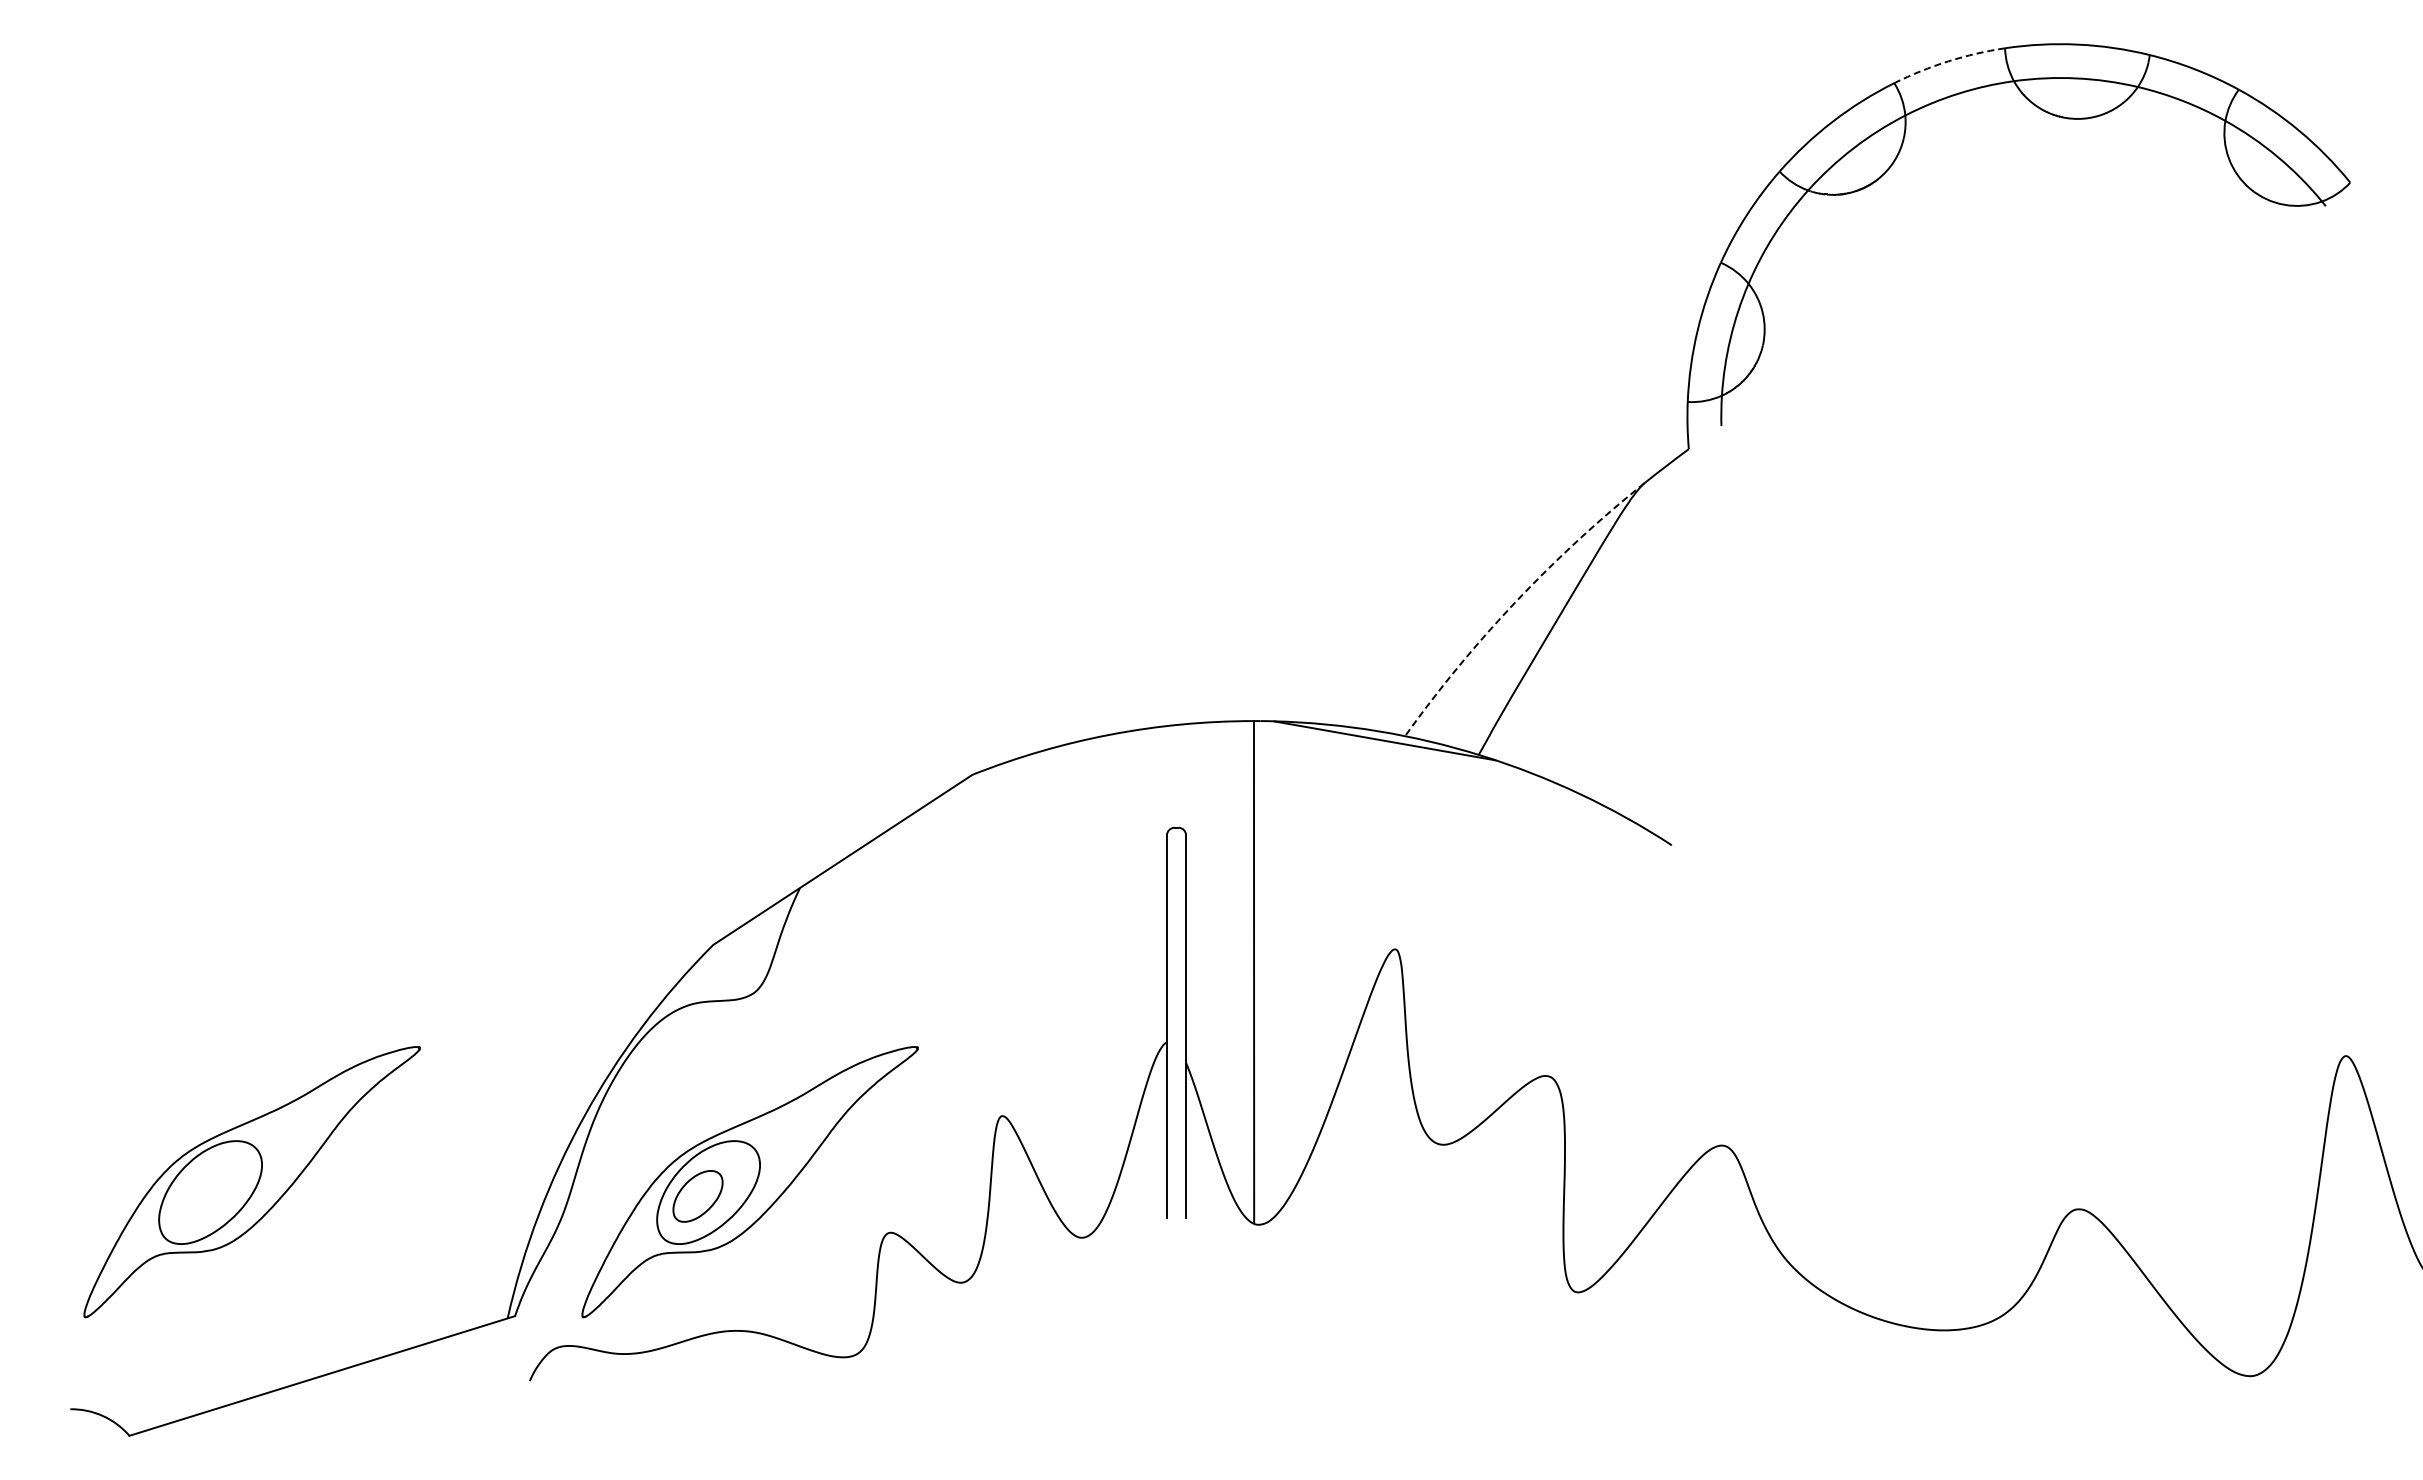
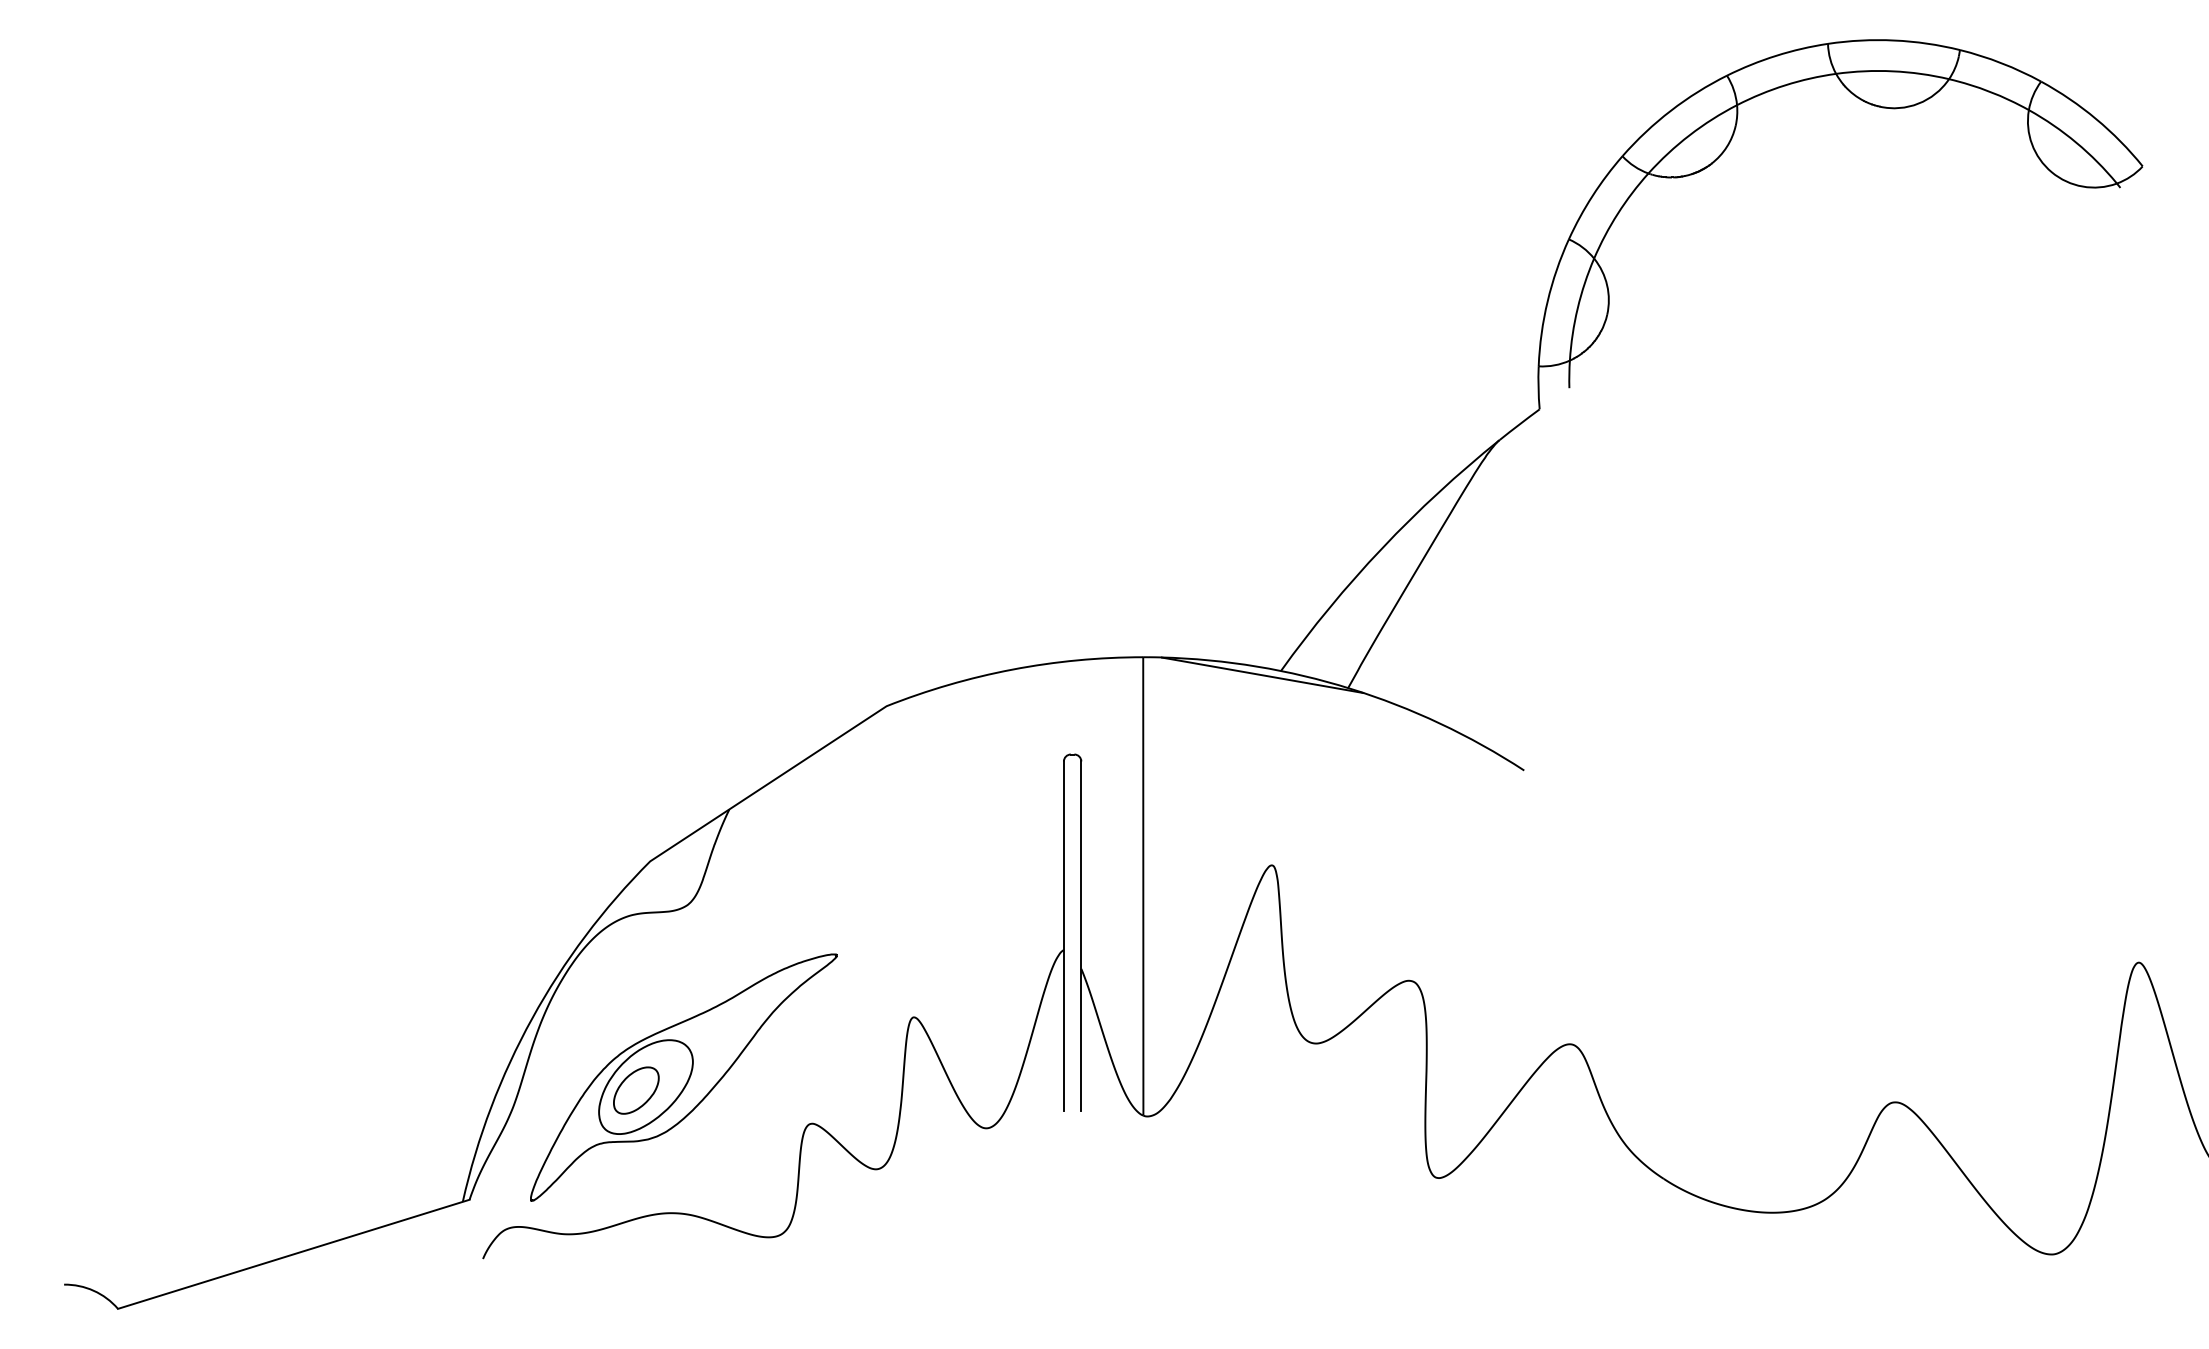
arc: (1948, 61) -> (1776, 55), dashed -> solid
arc: (1516, 601) -> (1382, 548), dashed -> solid
part: (251, 1182) -> (229, 1077), removed

